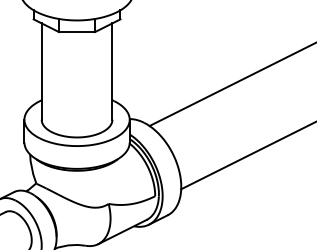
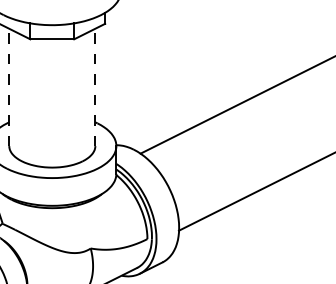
line: (41, 71) -> (9, 87), solid -> dashed
line: (112, 71) -> (95, 87), solid -> dashed

